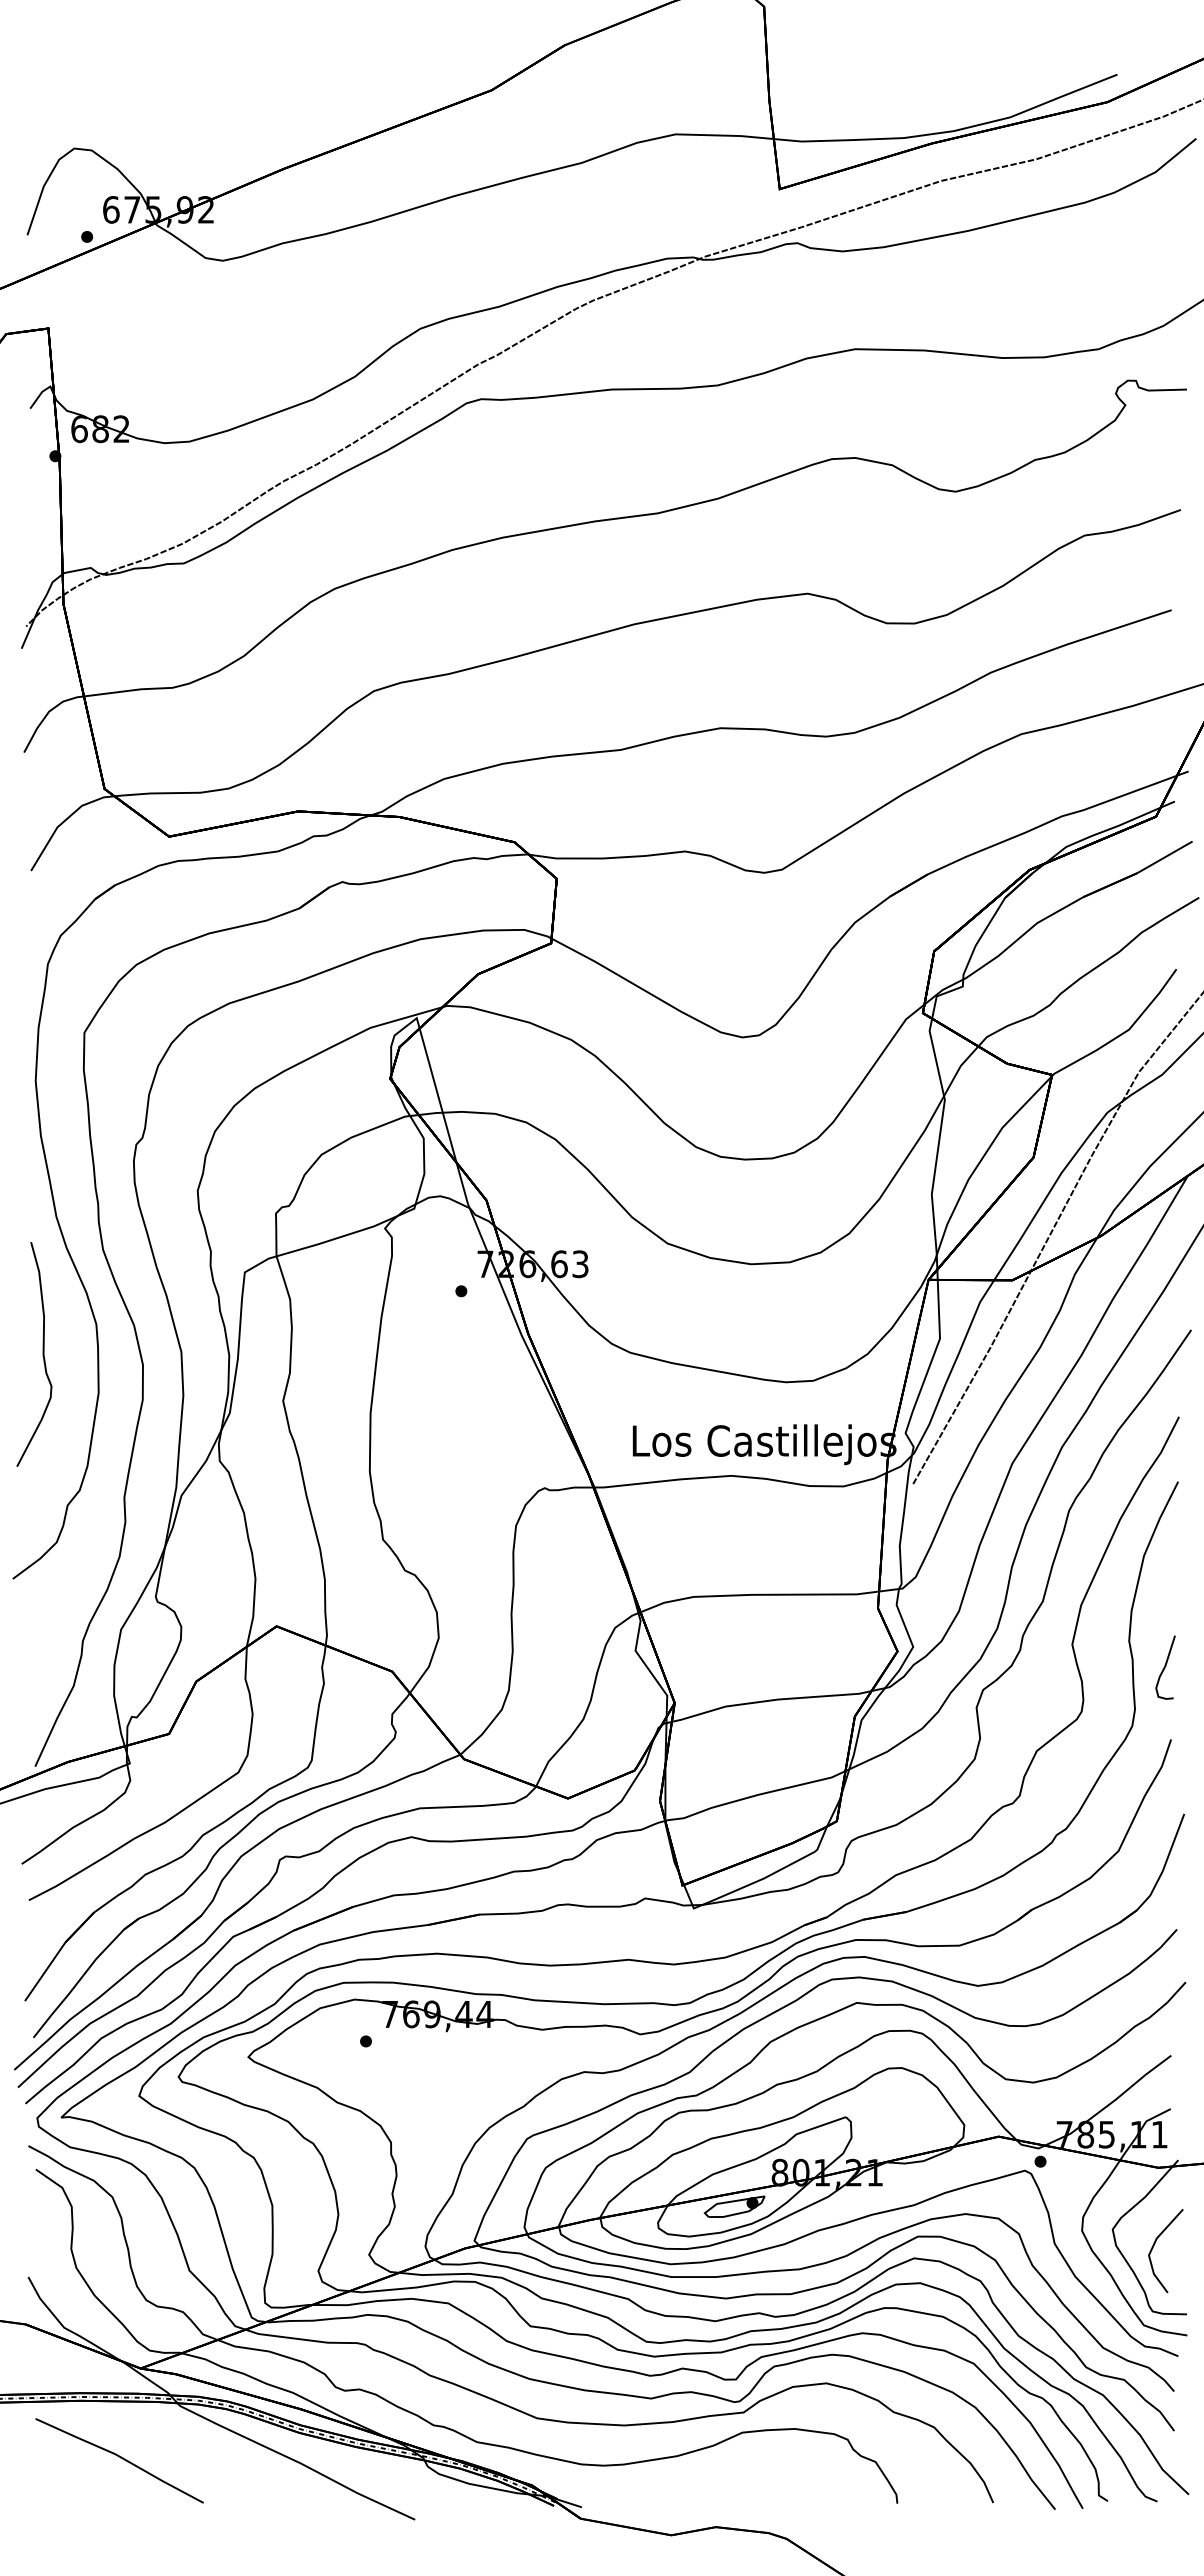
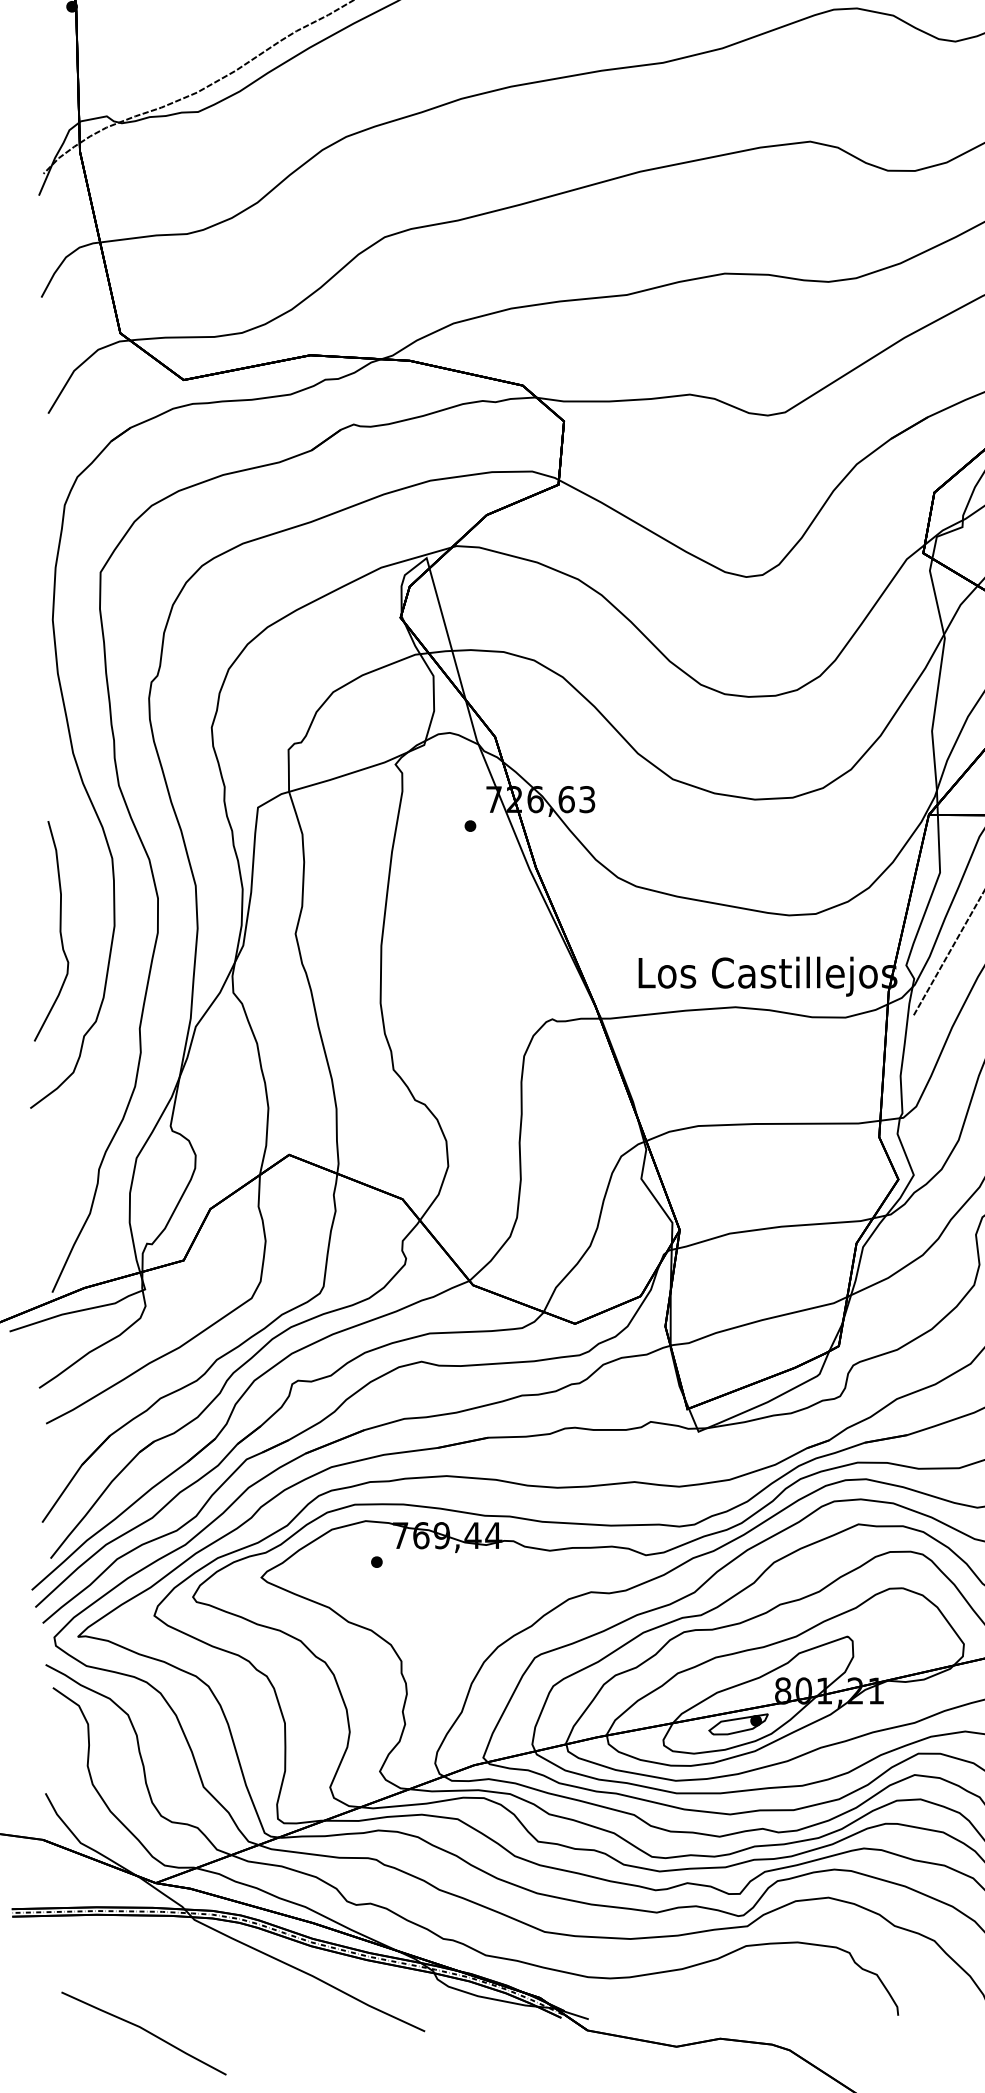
curve: (42, 1354) -> (59, 931), moved
line: (120, 2458) -> (144, 2031), moved

